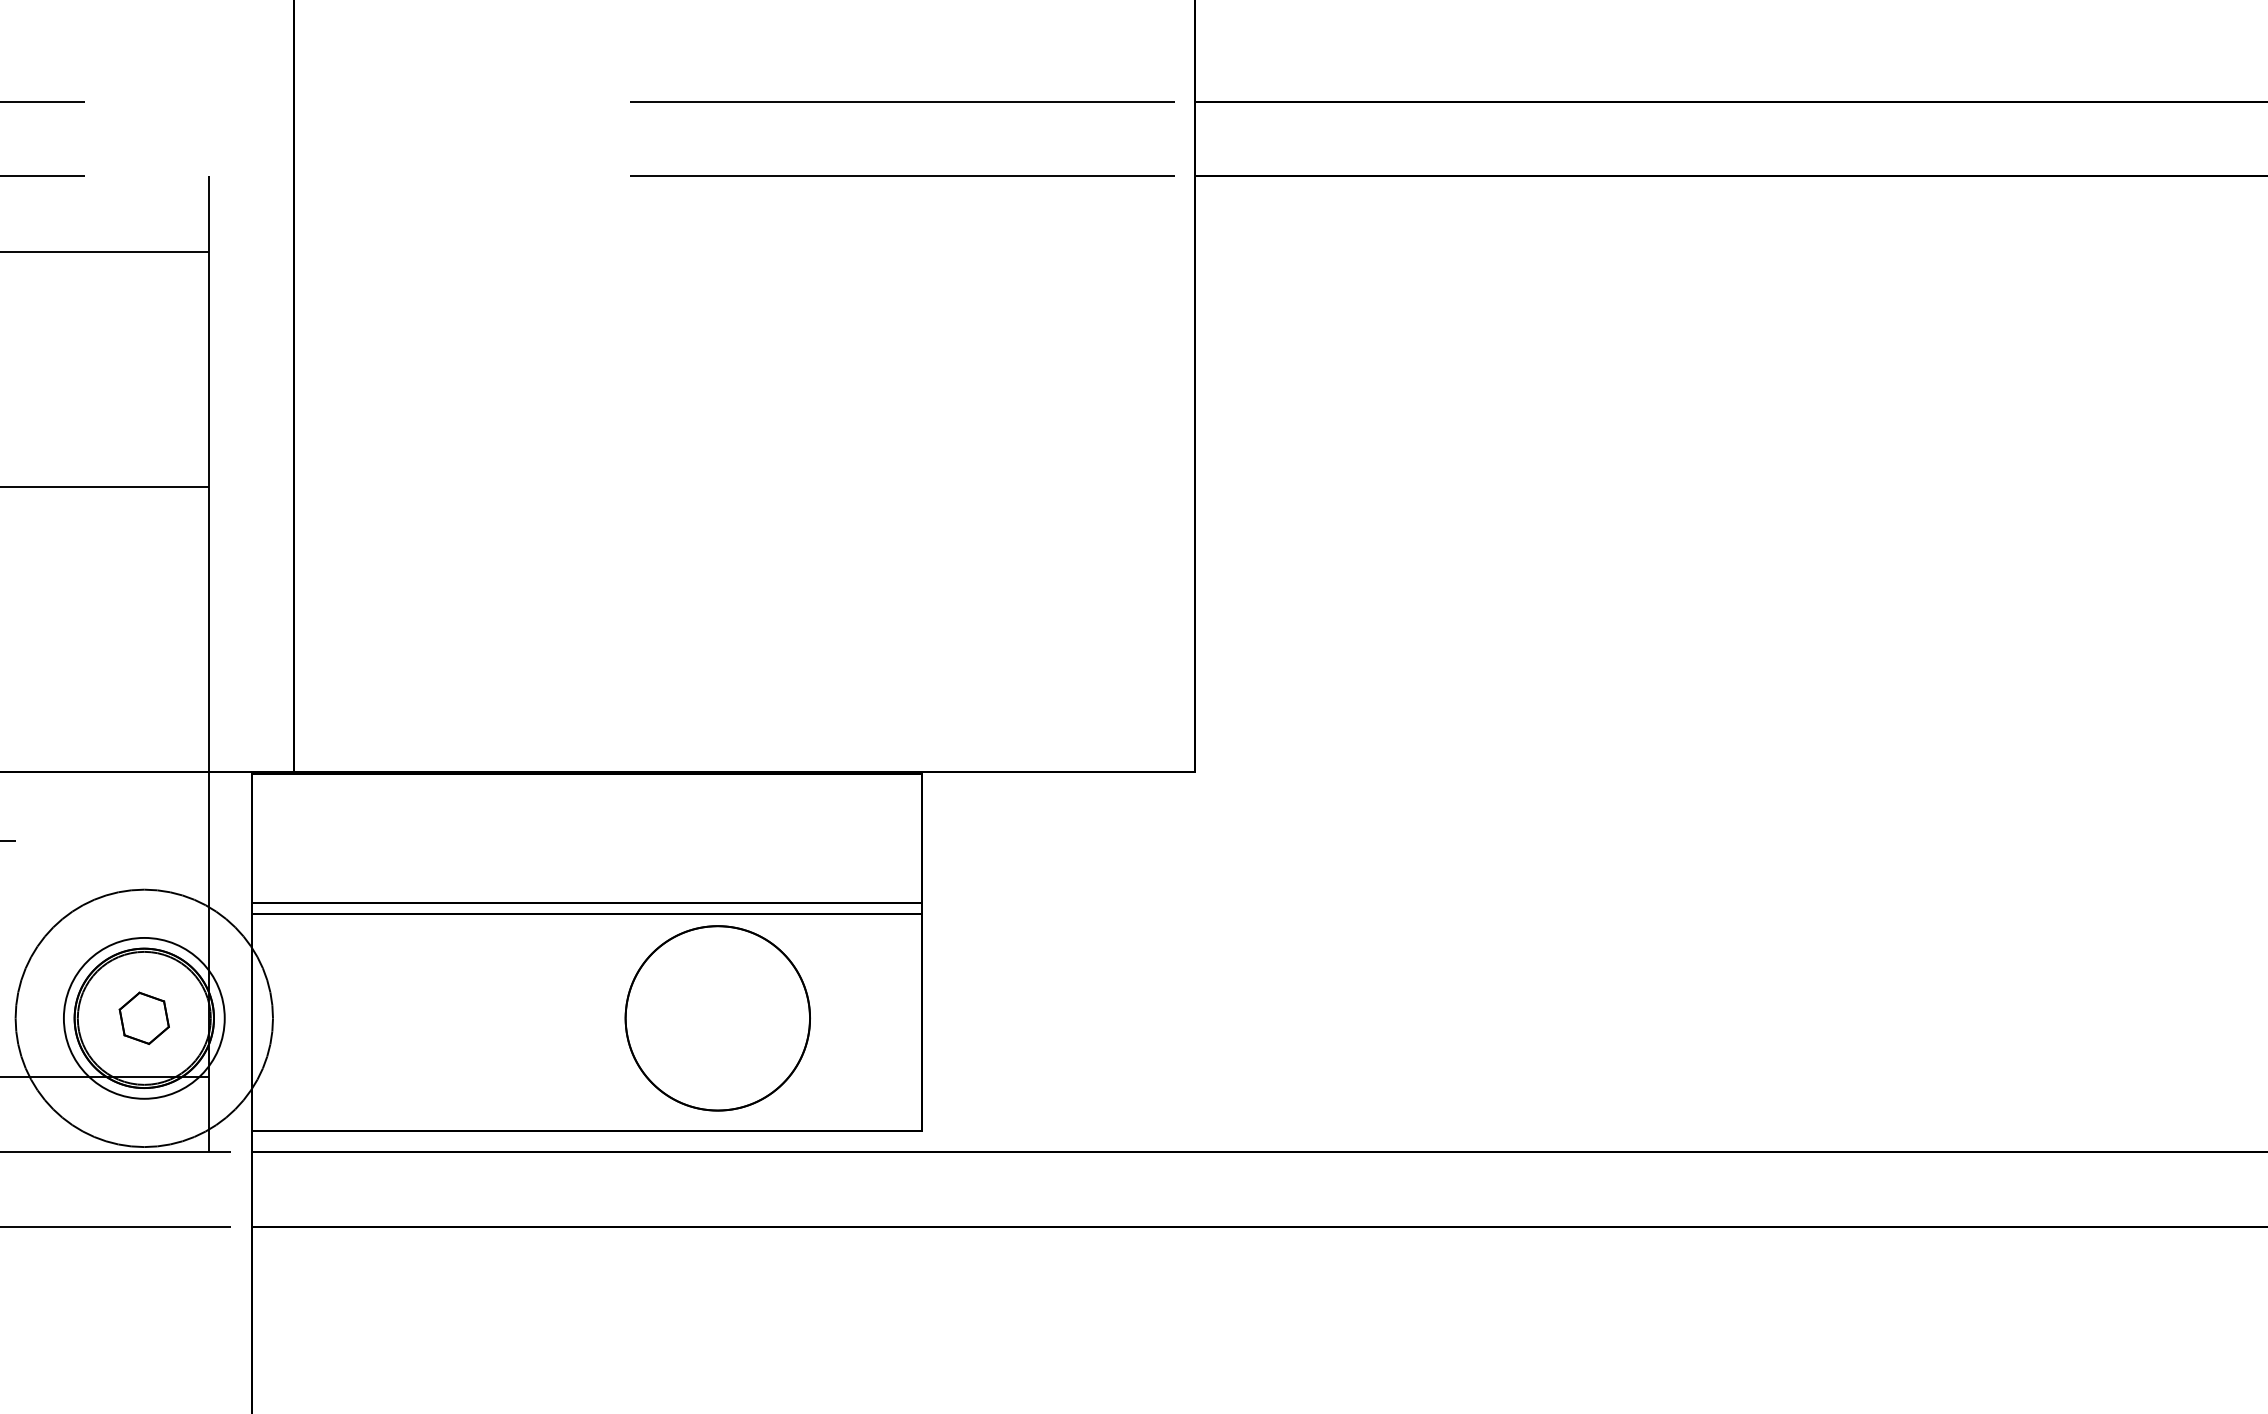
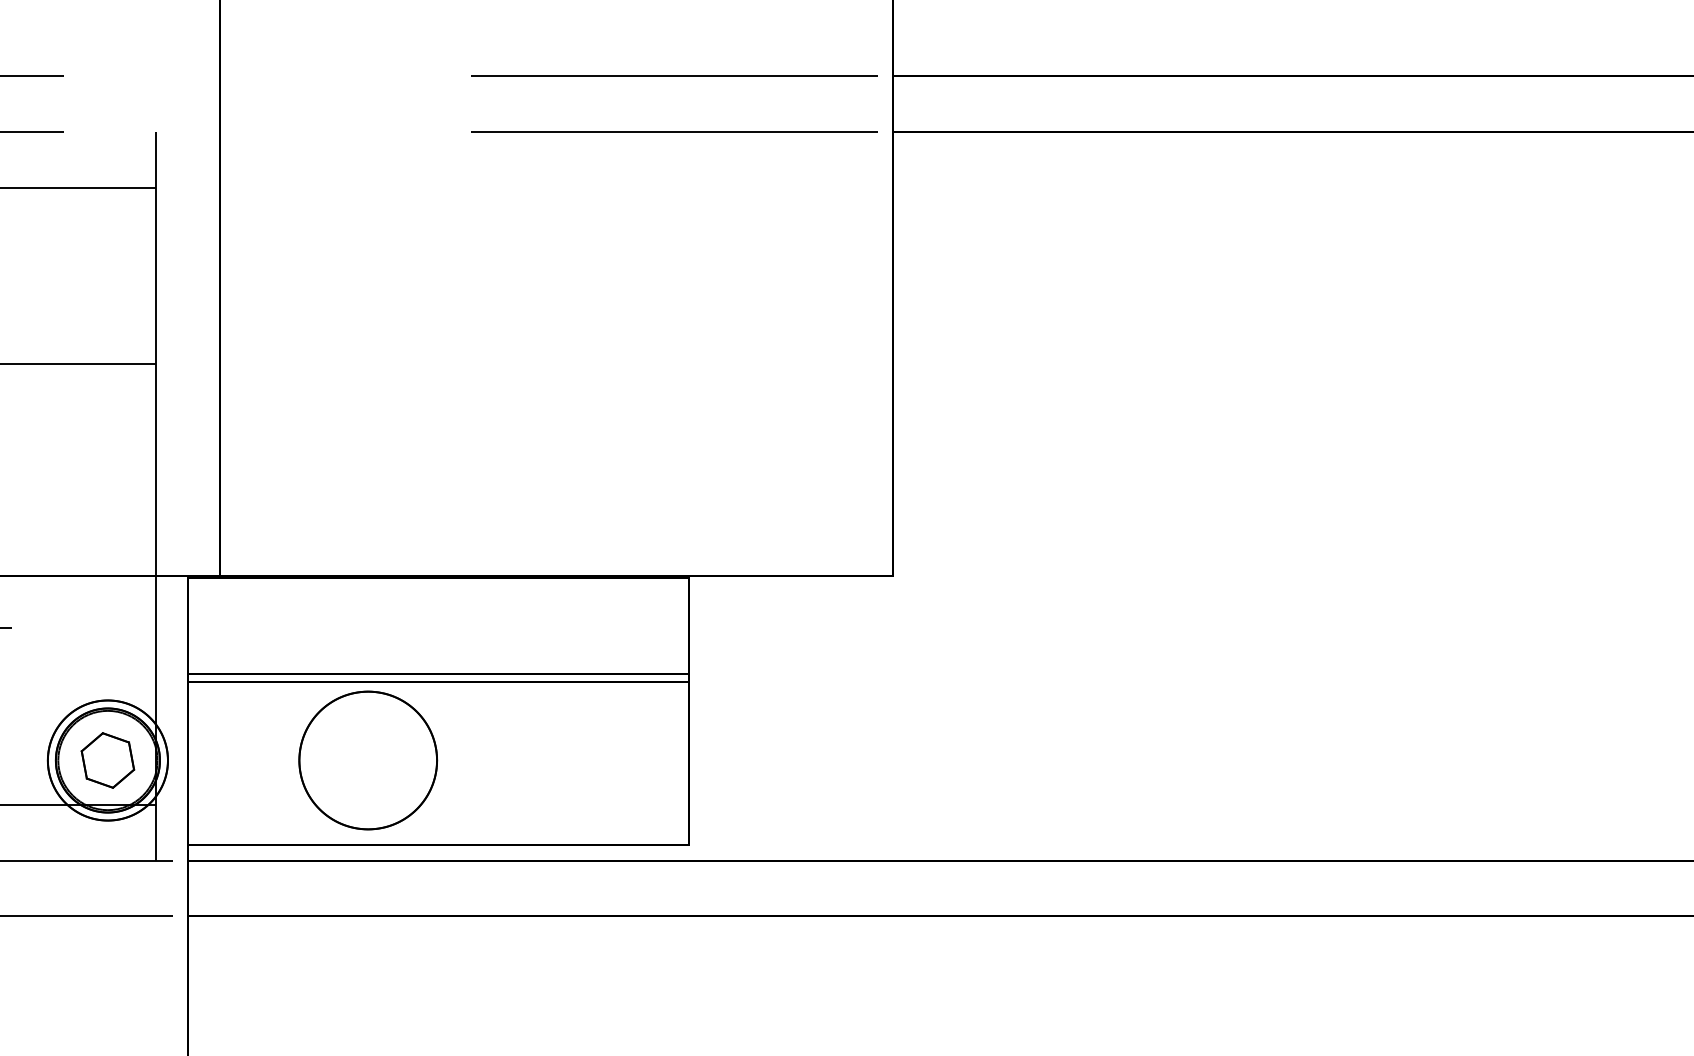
circle: (143, 1018) -> (107, 760), size x0.62
part: (143, 1018) -> (107, 760), size x1.43
part: (718, 1018) -> (368, 760), moved

